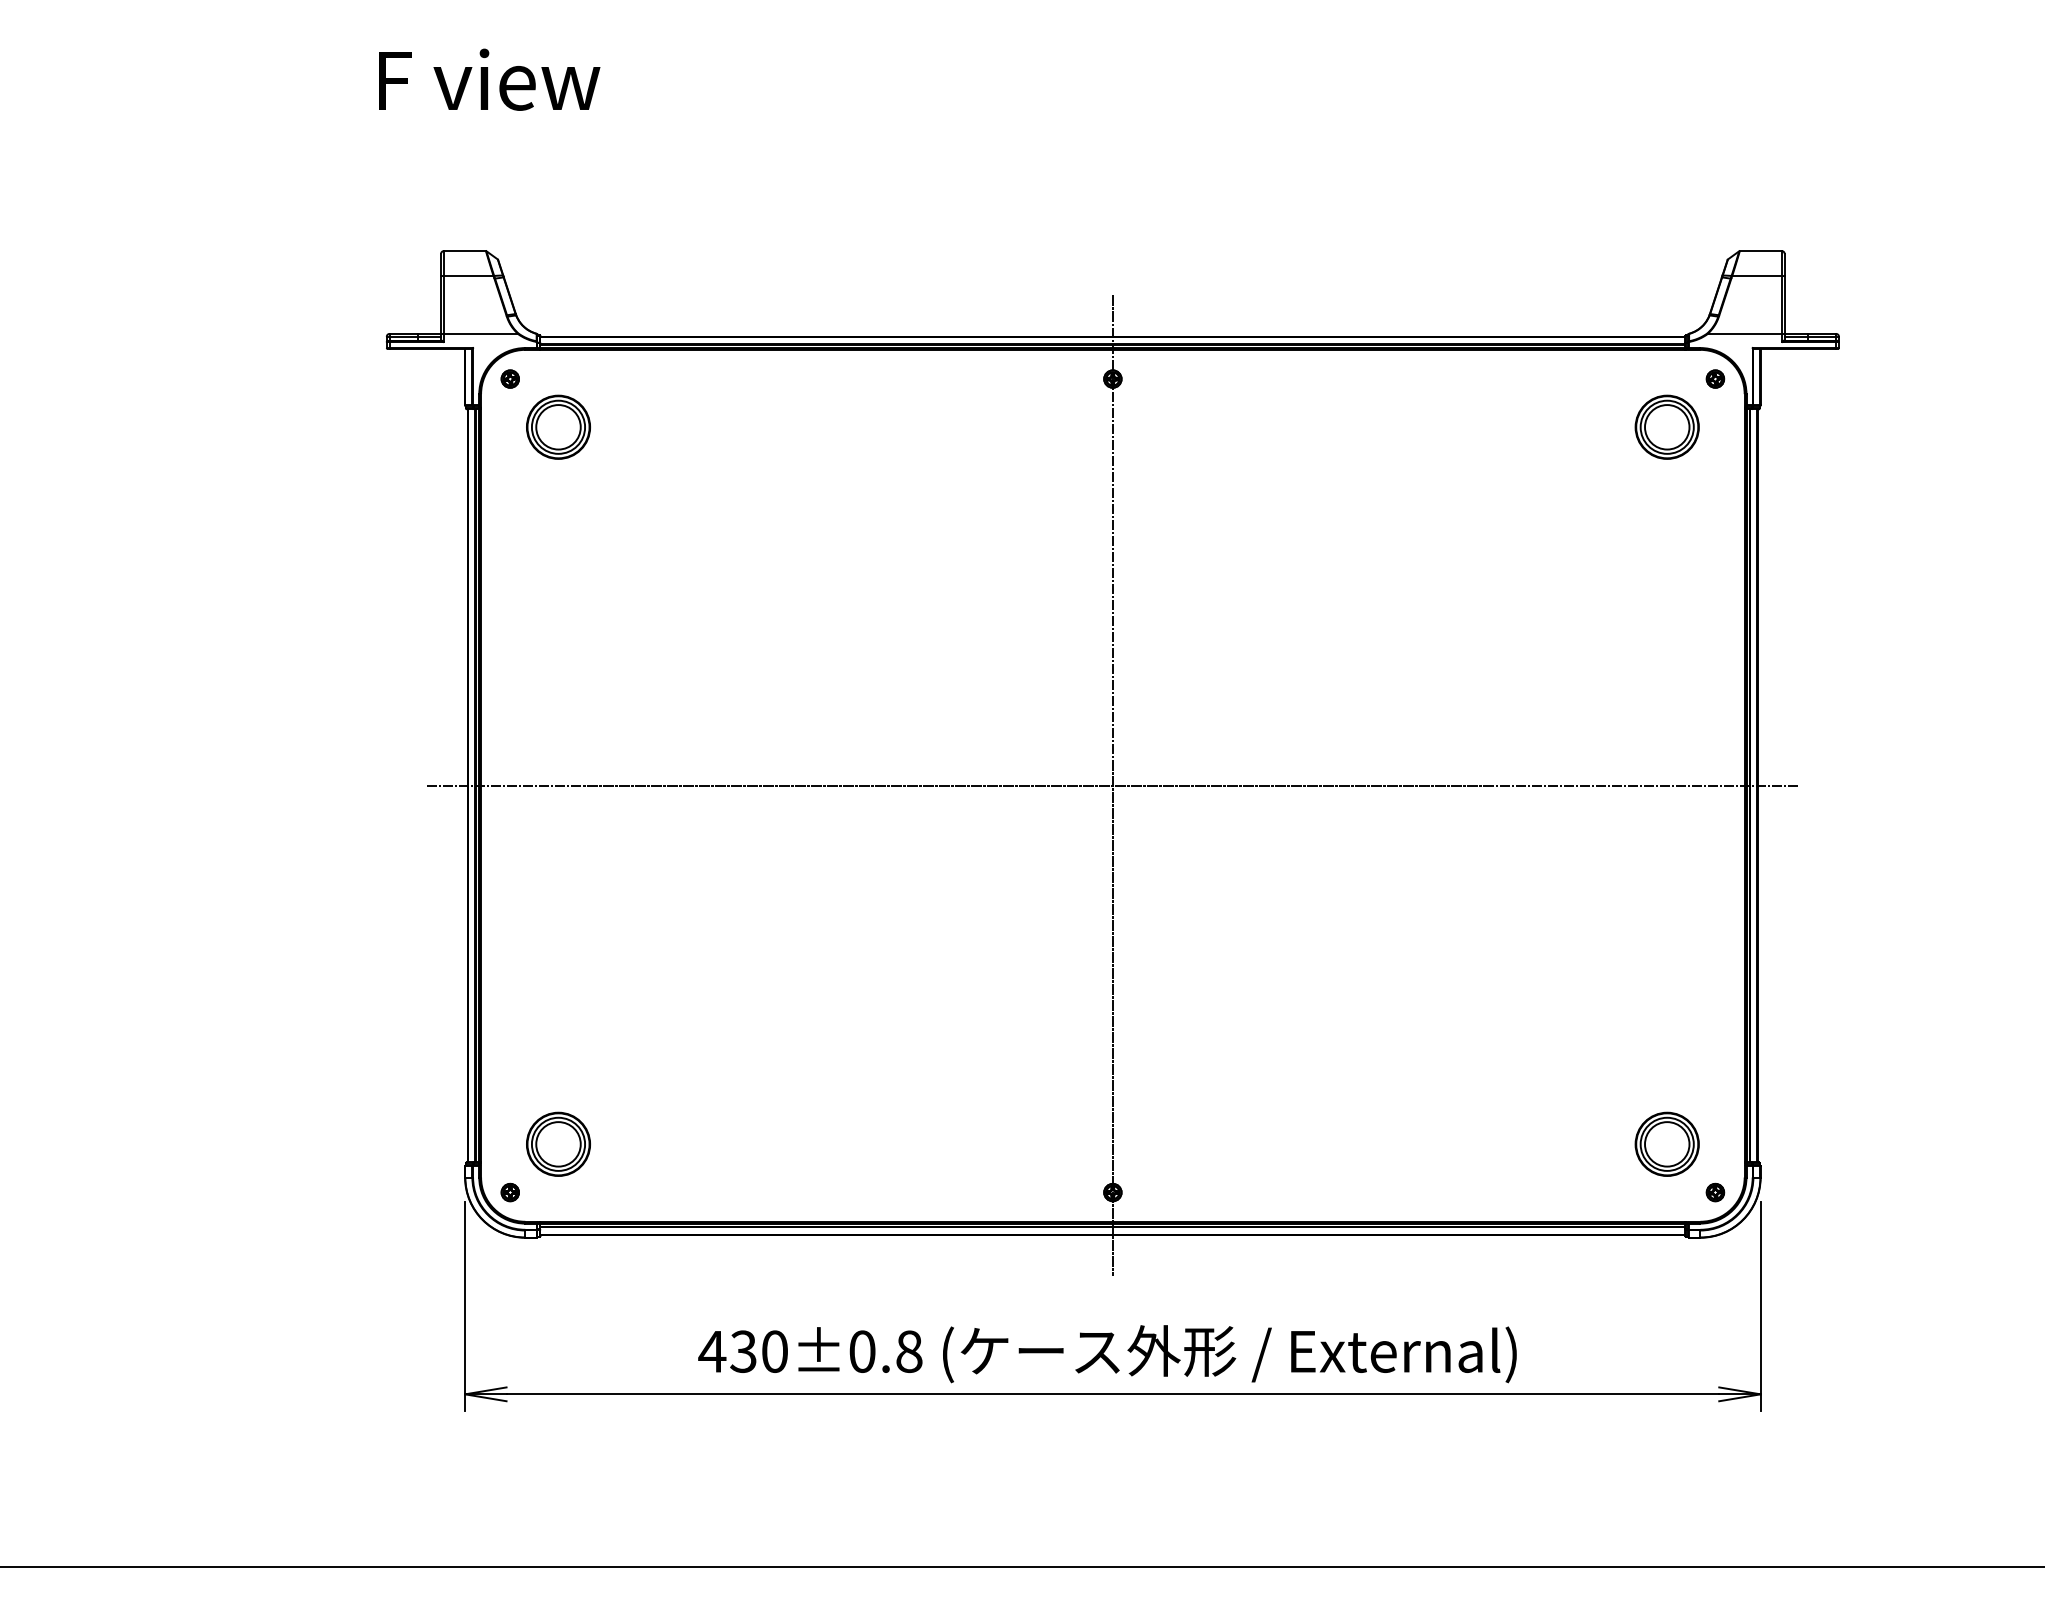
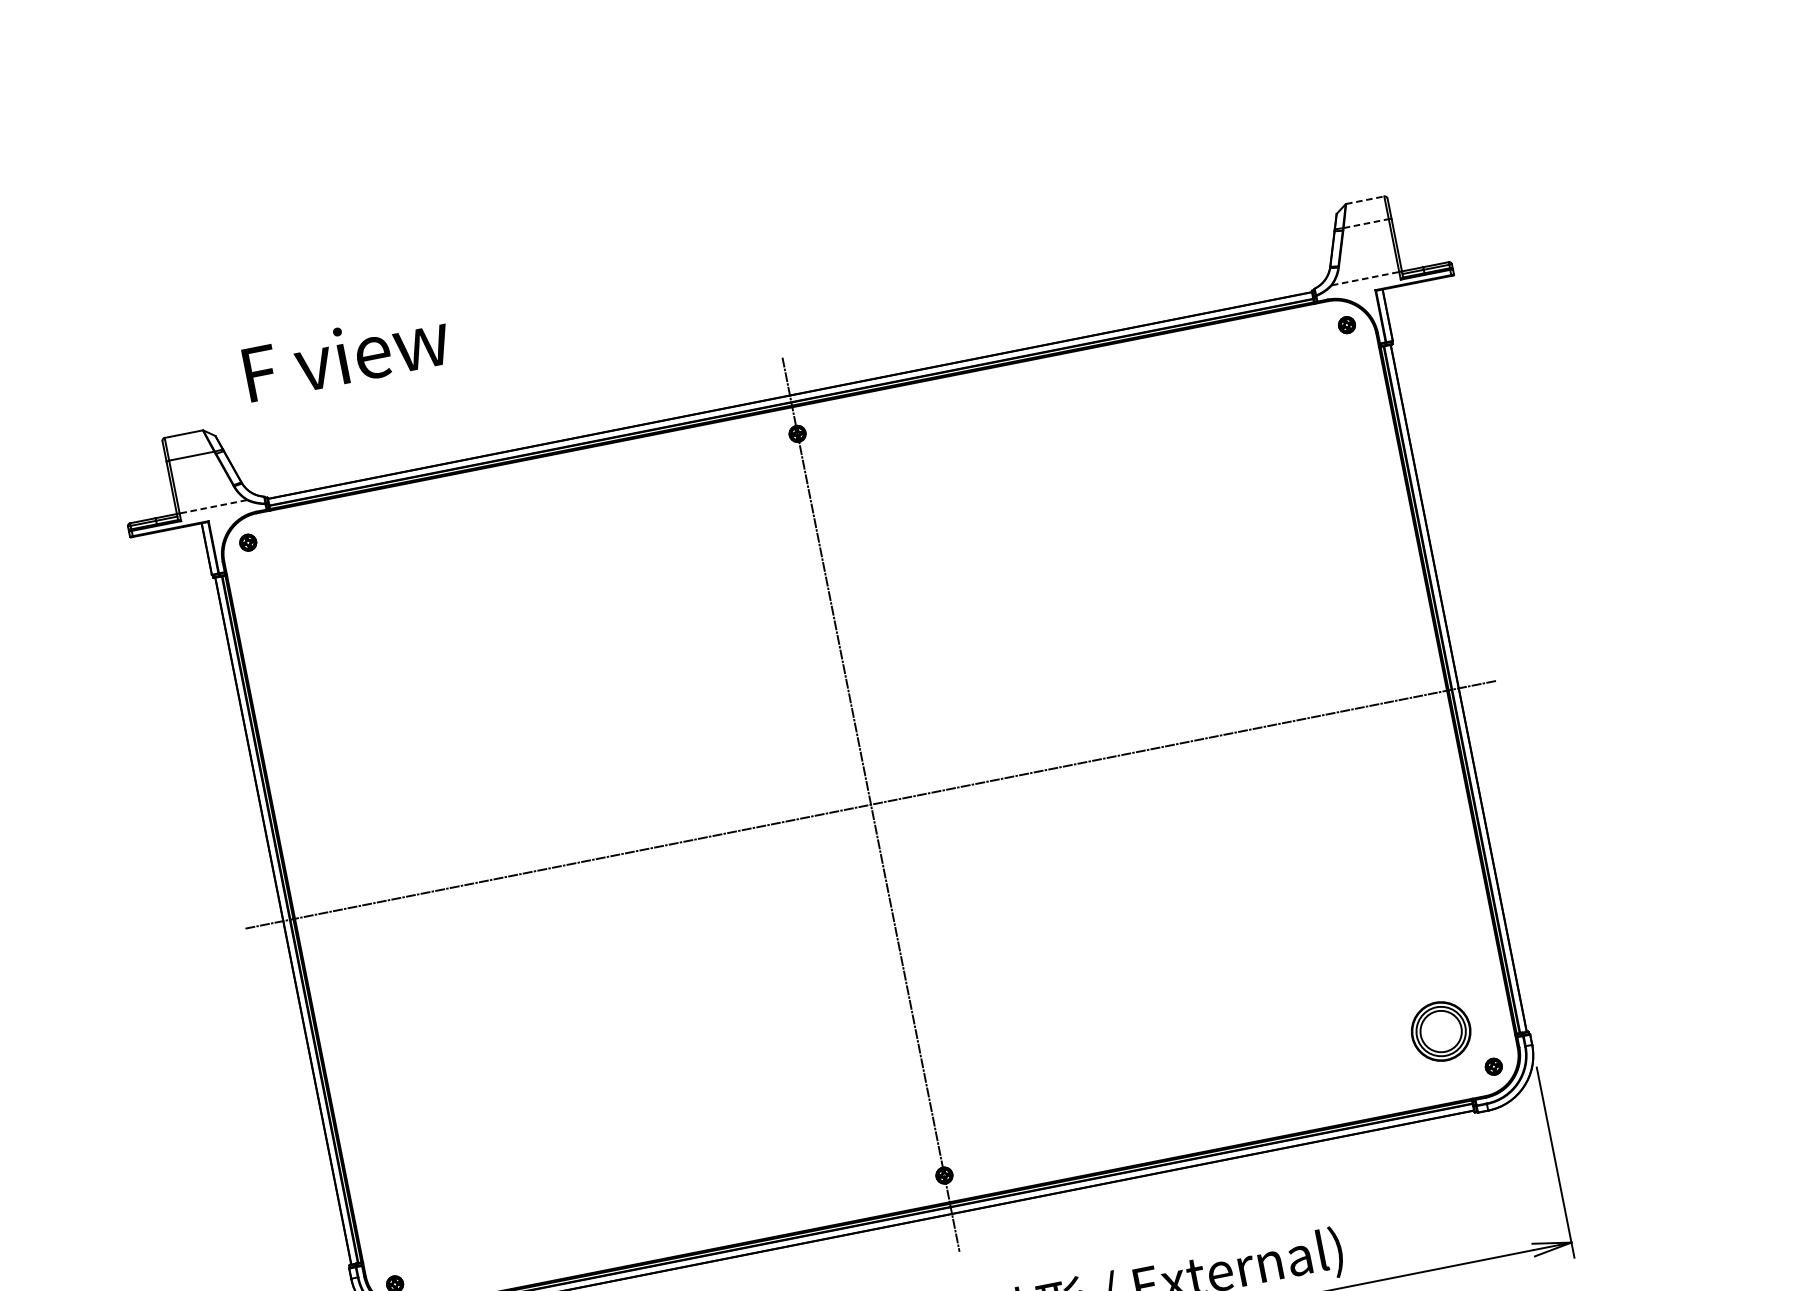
text: (489, 79) -> (346, 354), moved
line: (1760, 251) -> (1365, 200), solid -> dashed
line: (1756, 275) -> (1365, 223), solid -> dashed
line: (480, 333) -> (212, 506), solid -> dashed
line: (1744, 333) -> (1365, 278), solid -> dashed
part: (558, 426) -> (300, 577), removed
part: (1666, 426) -> (1310, 377), removed
part: (558, 1143) -> (430, 1230), removed

